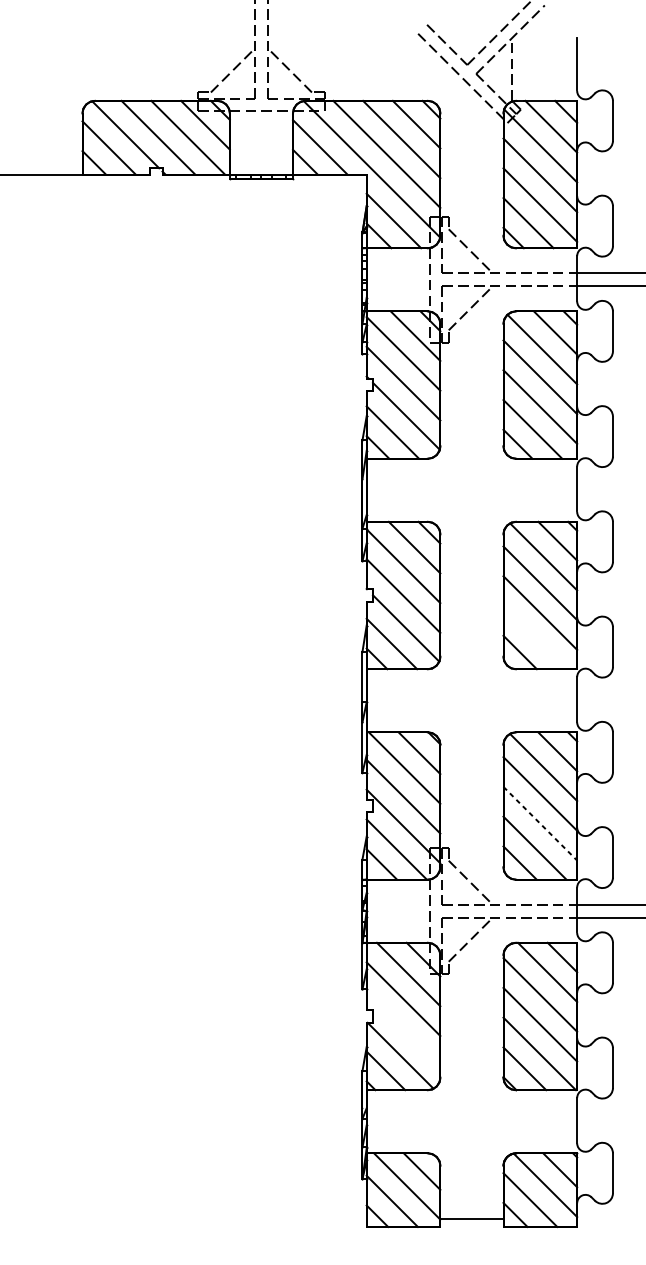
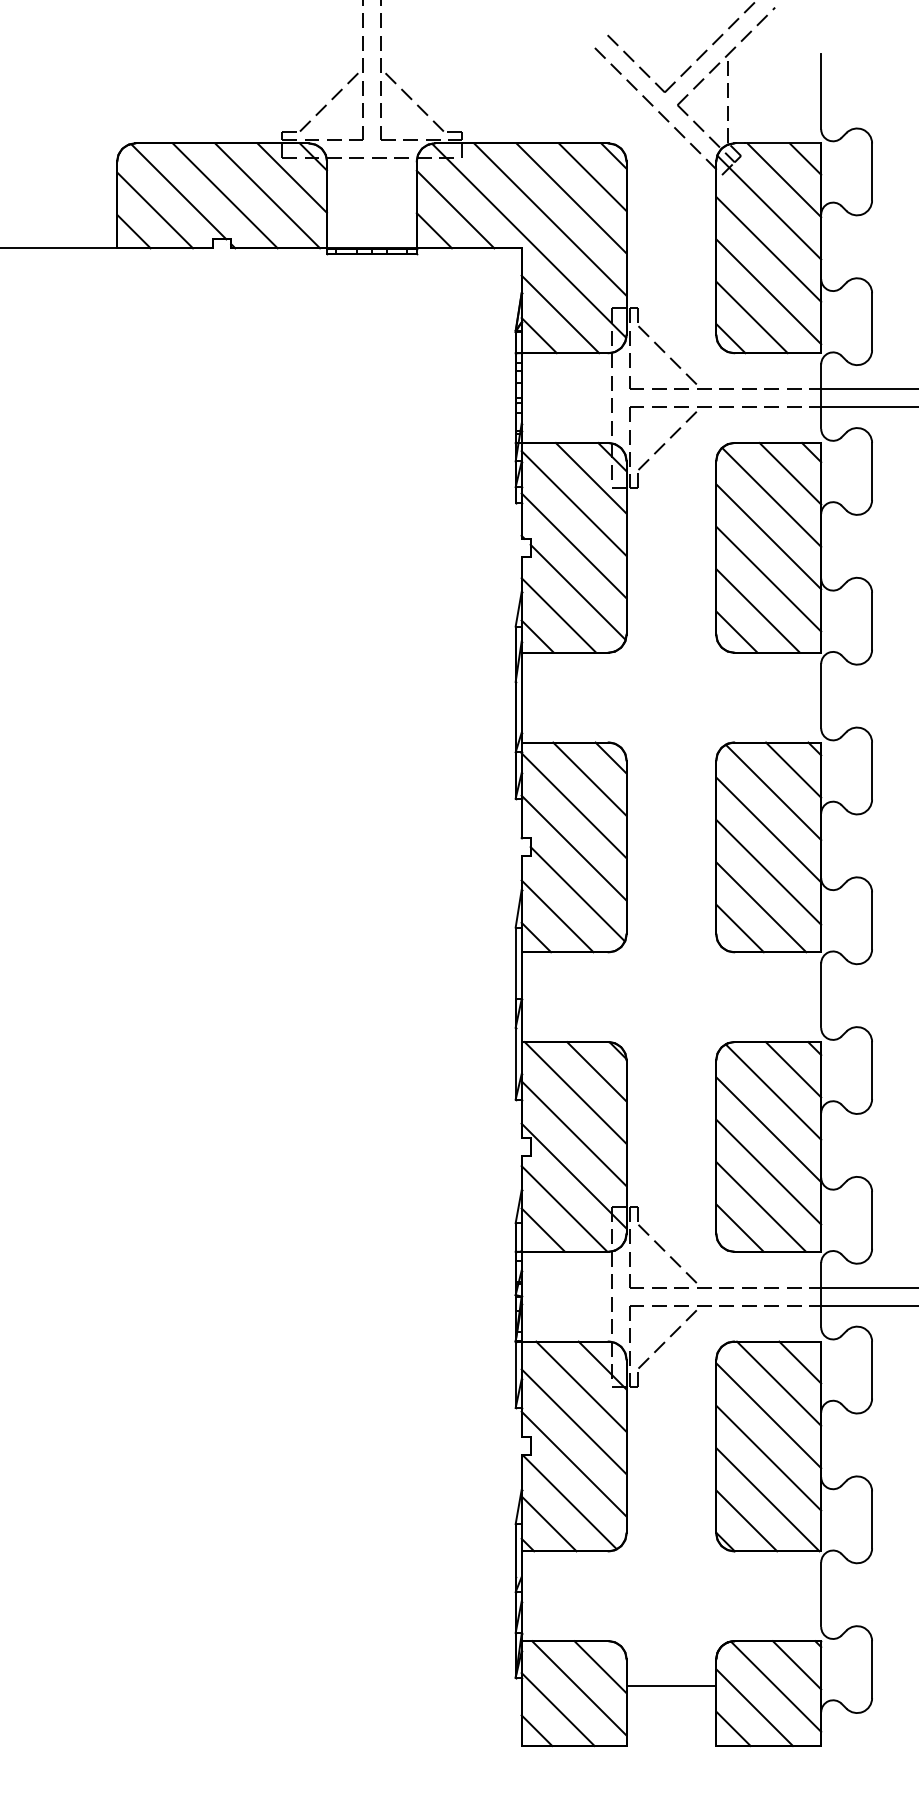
line: (535, 637) -> (761, 907), added
line: (540, 823) -> (769, 1172), dashed -> solid
line: (403, 1028) -> (573, 1463), added
line: (471, 1219) -> (671, 1686), moved

